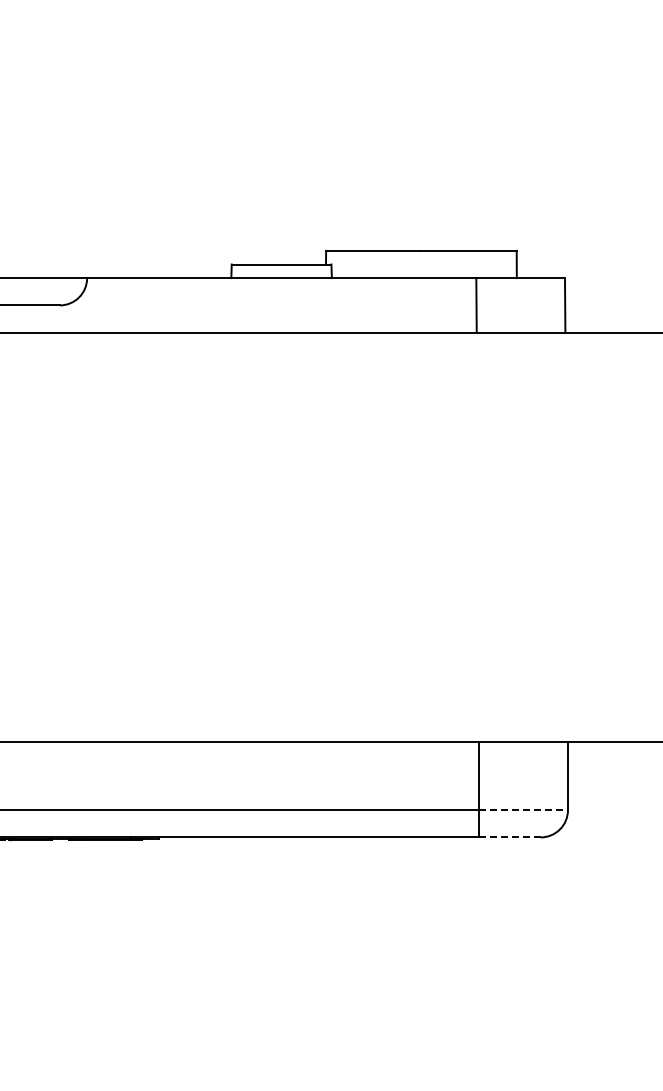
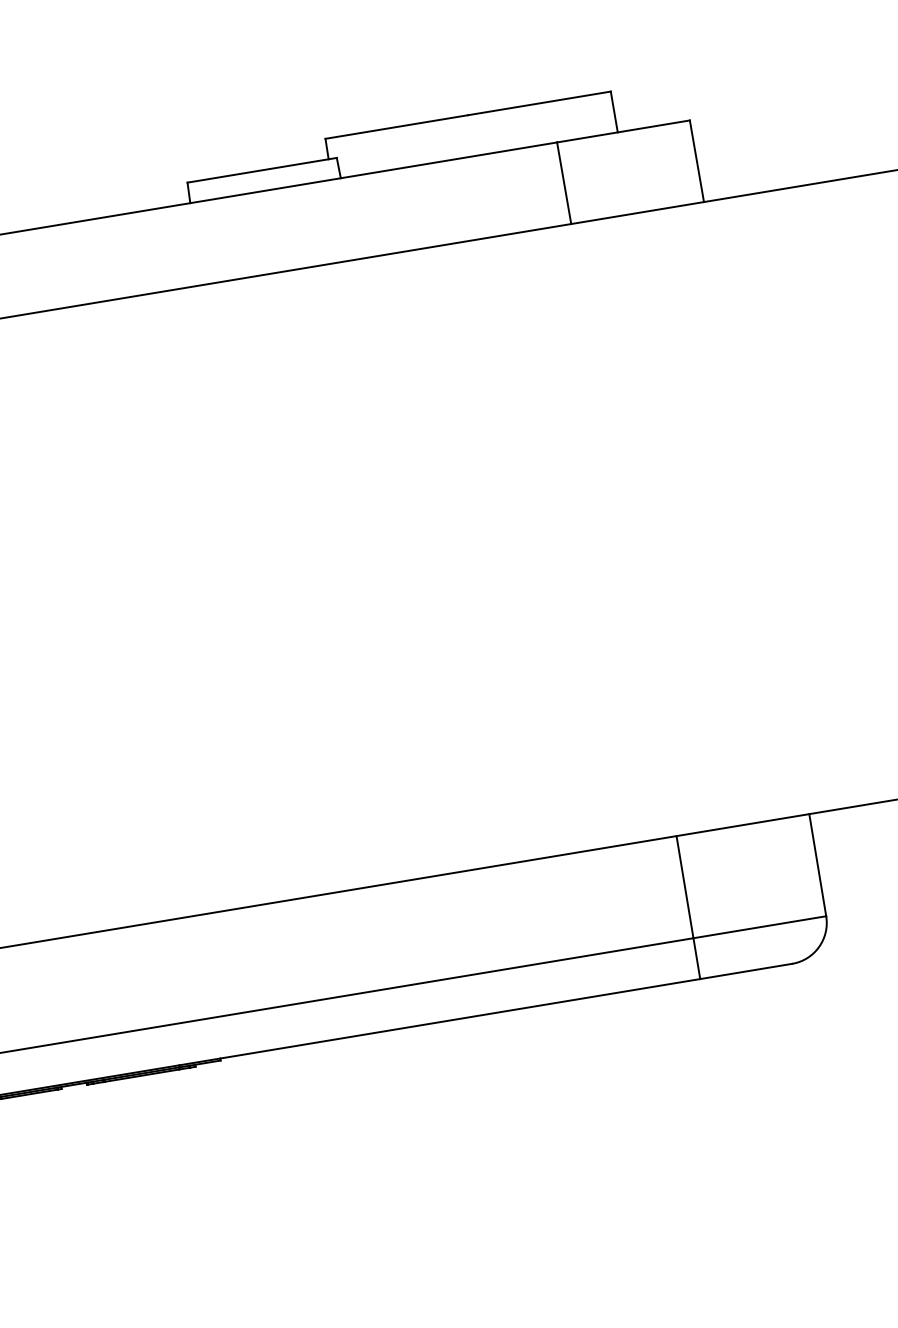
line: (524, 810) -> (761, 927), dashed -> solid
line: (510, 837) -> (746, 971), dashed -> solid

